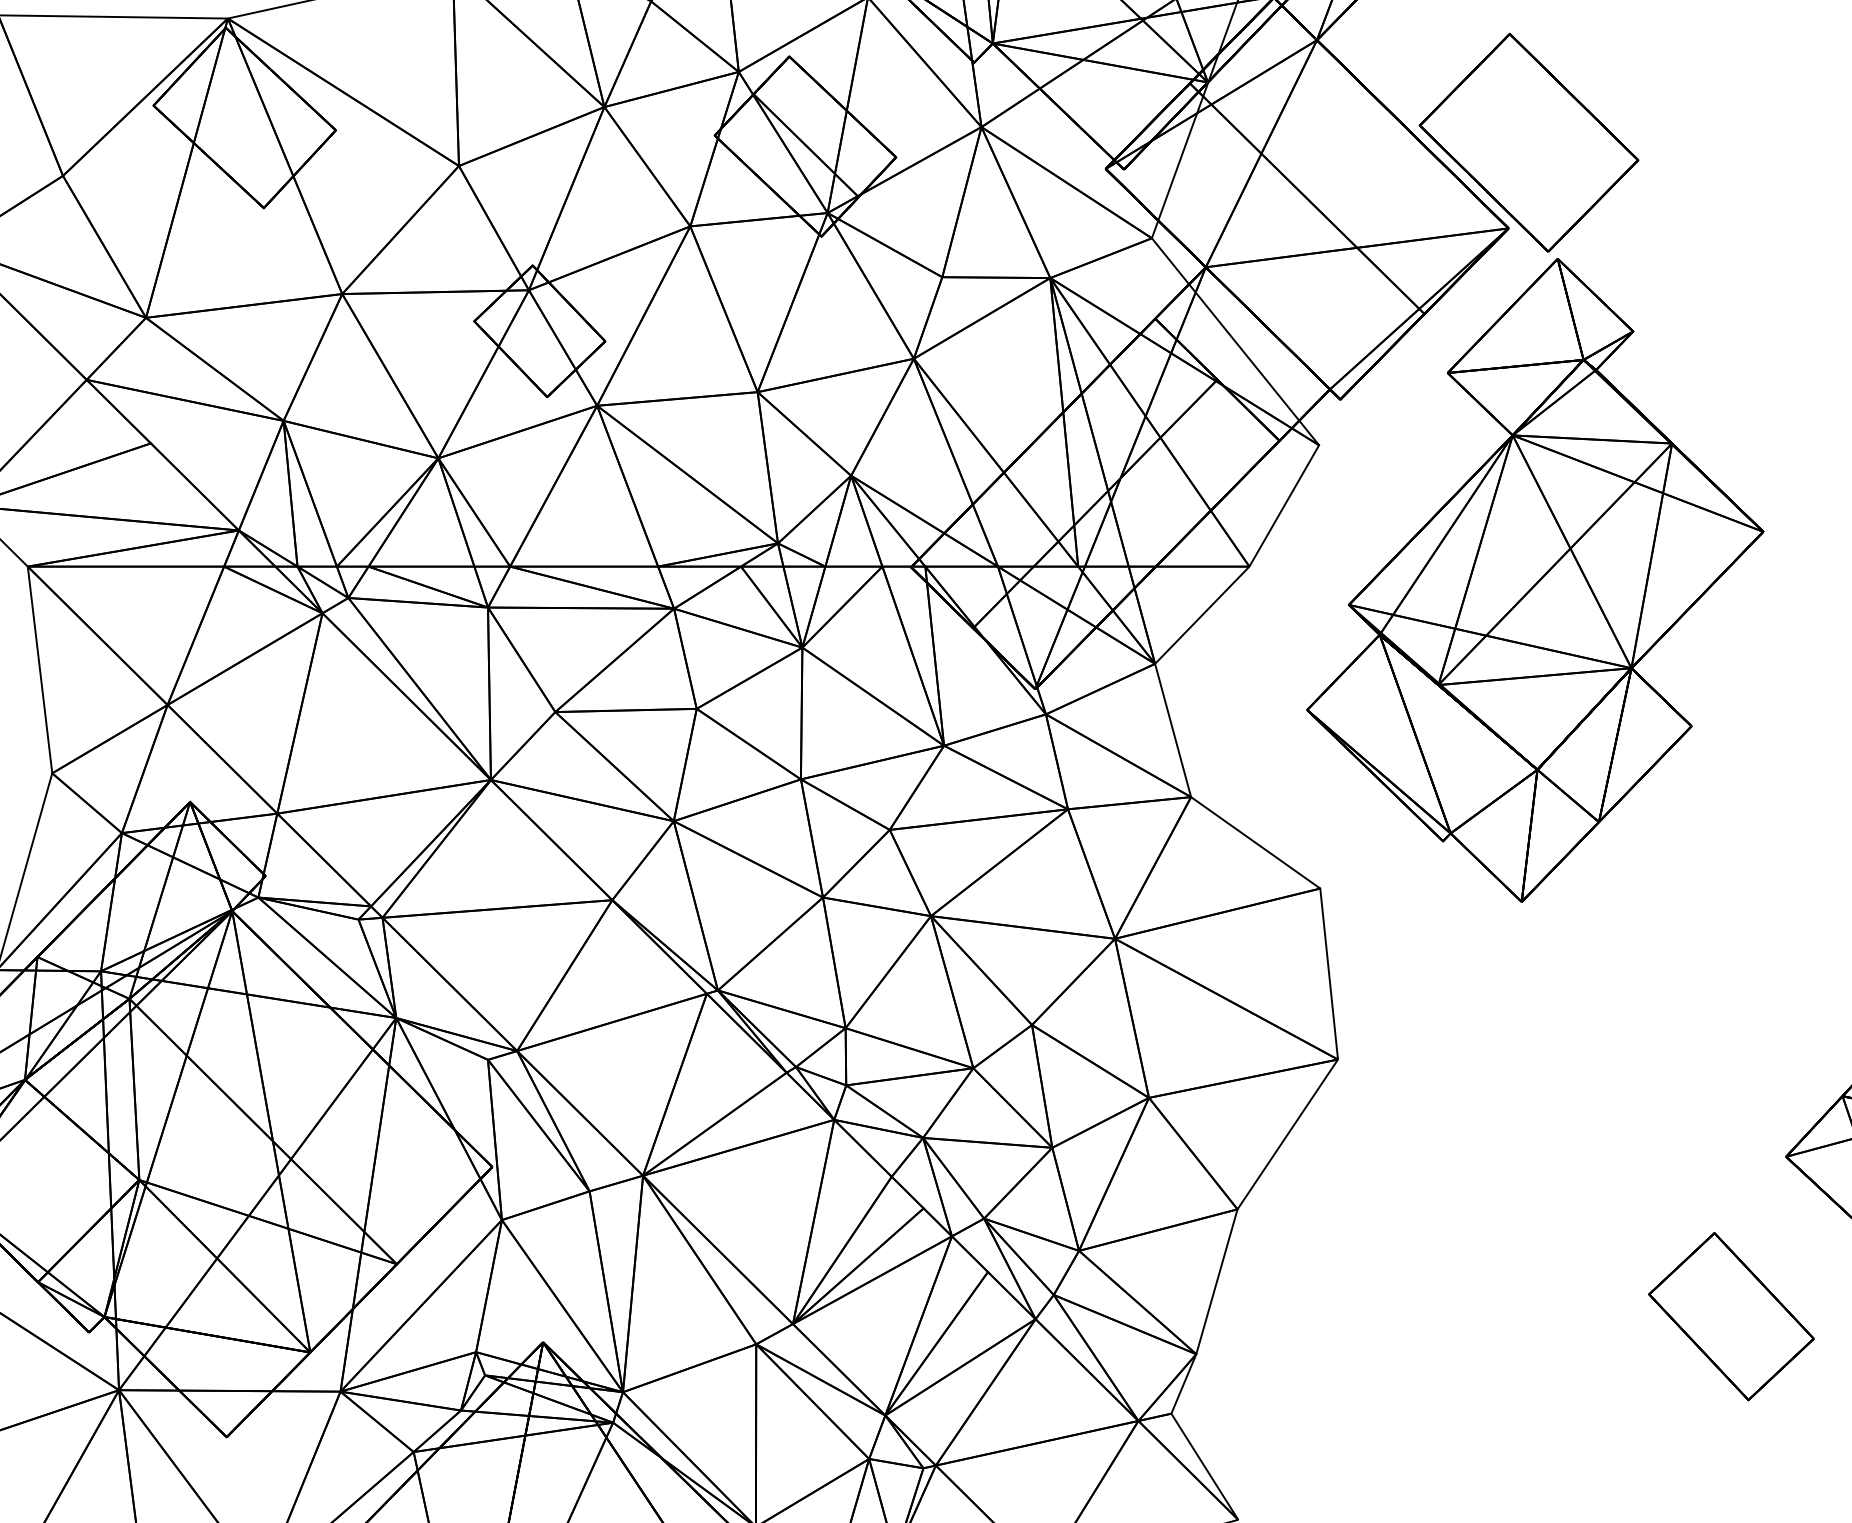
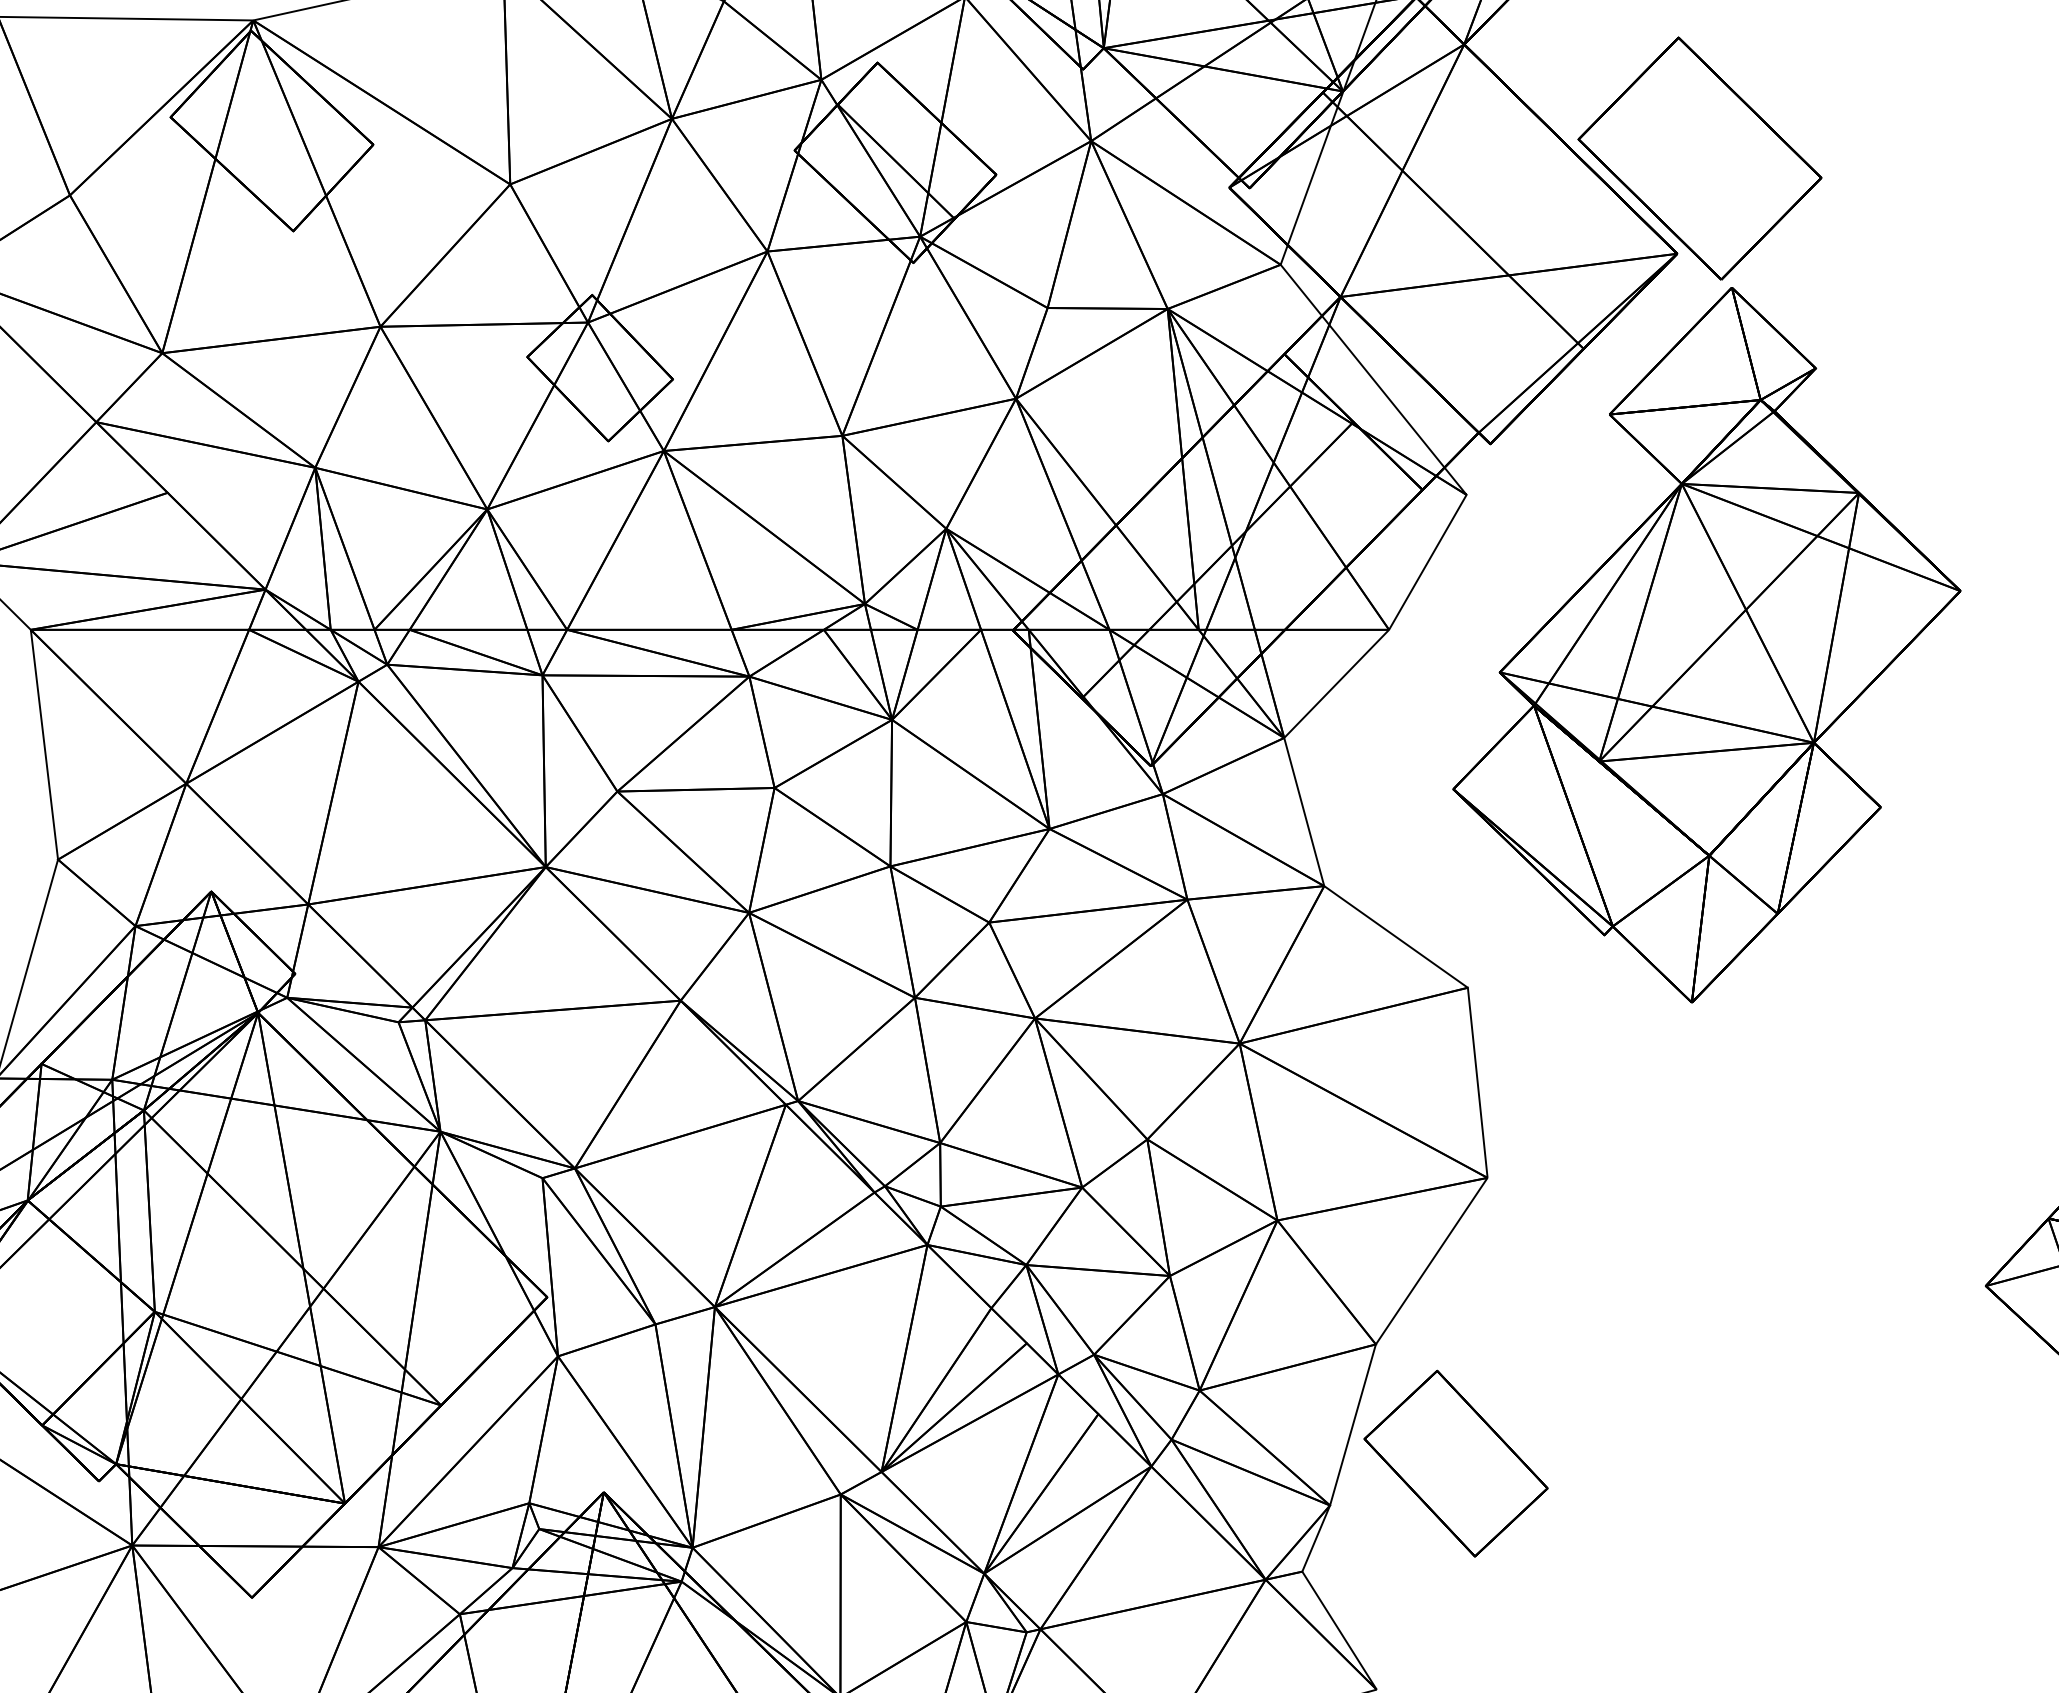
part: (1730, 1316) -> (1455, 1463), moved

